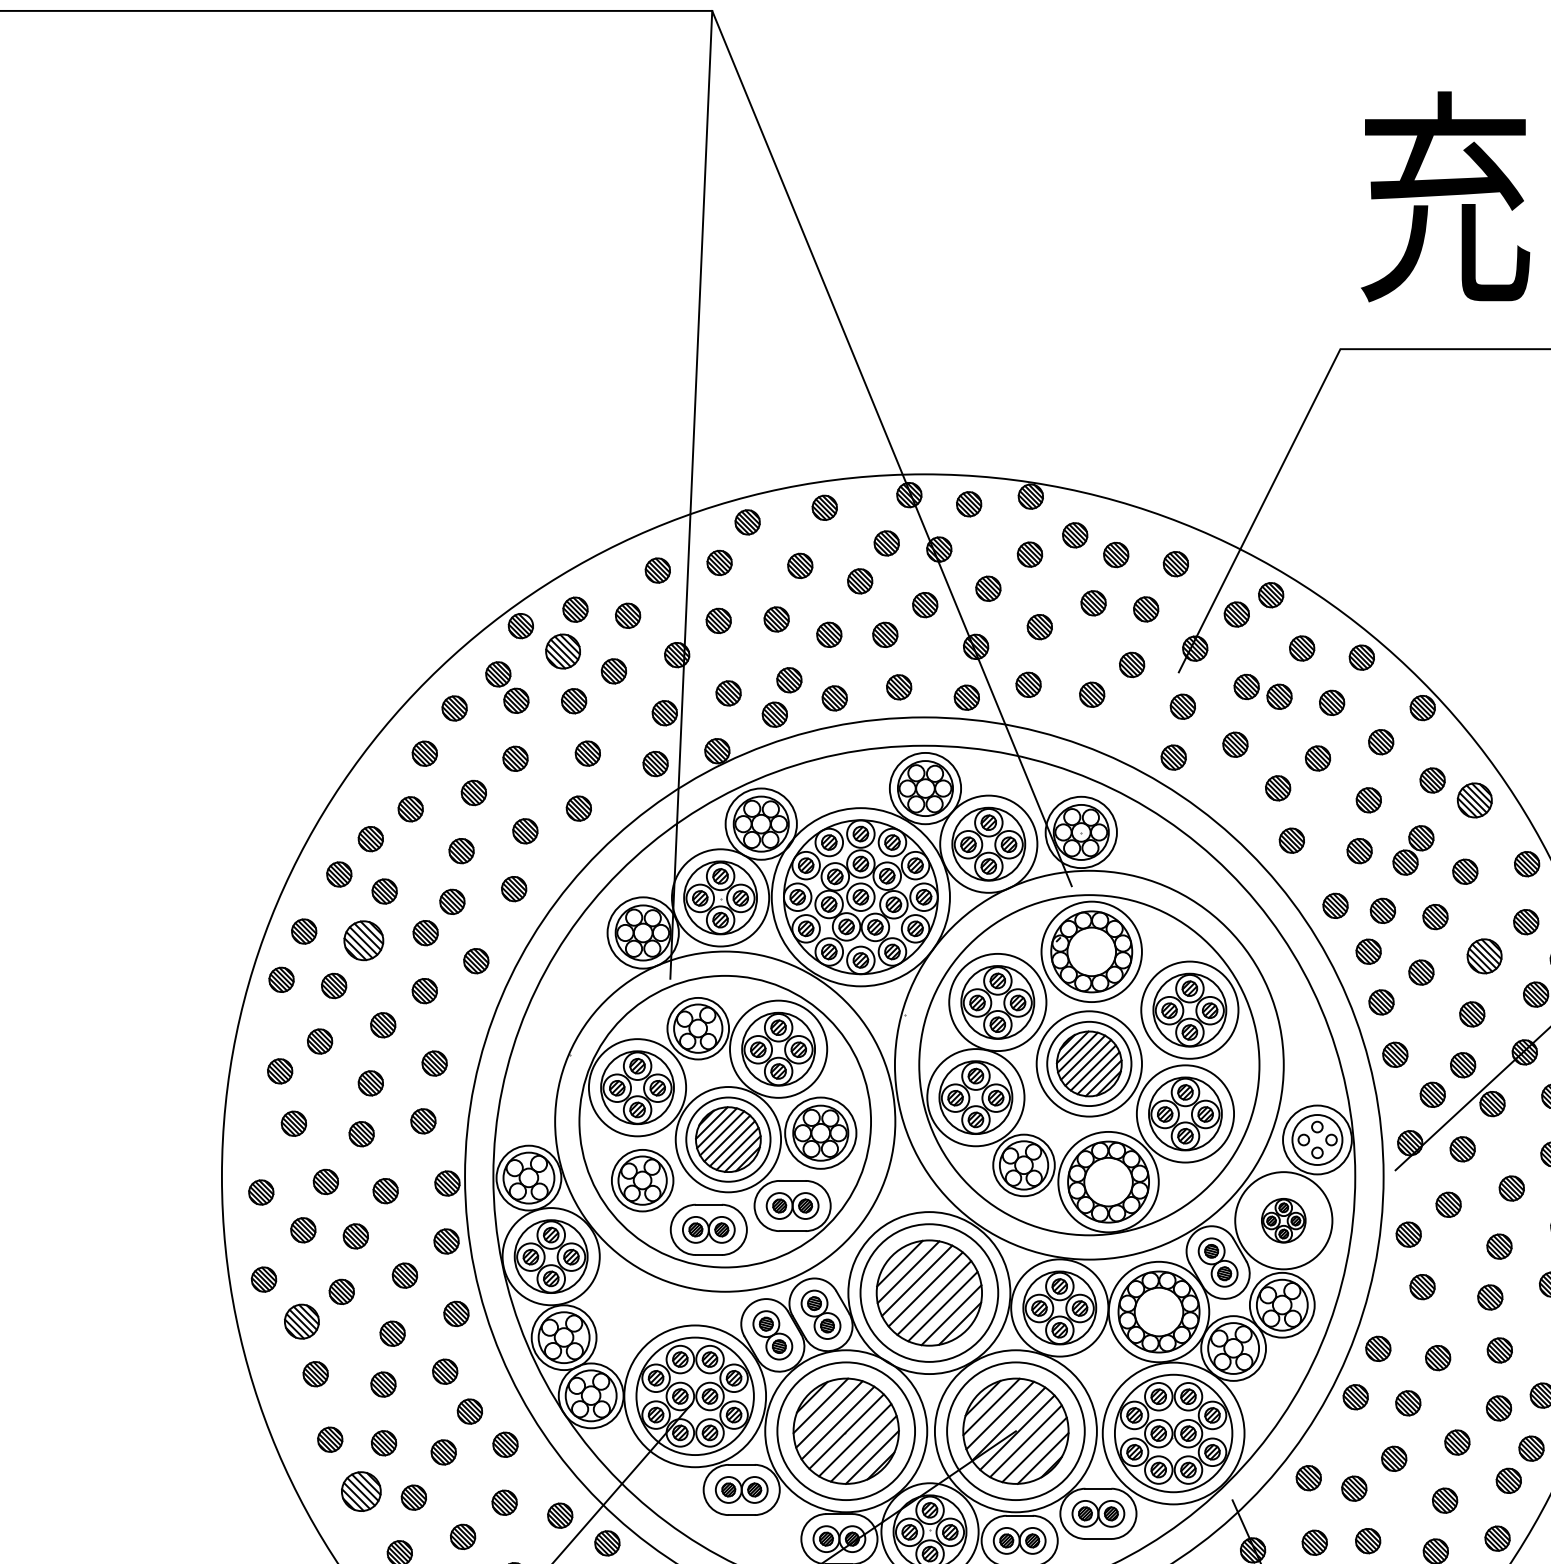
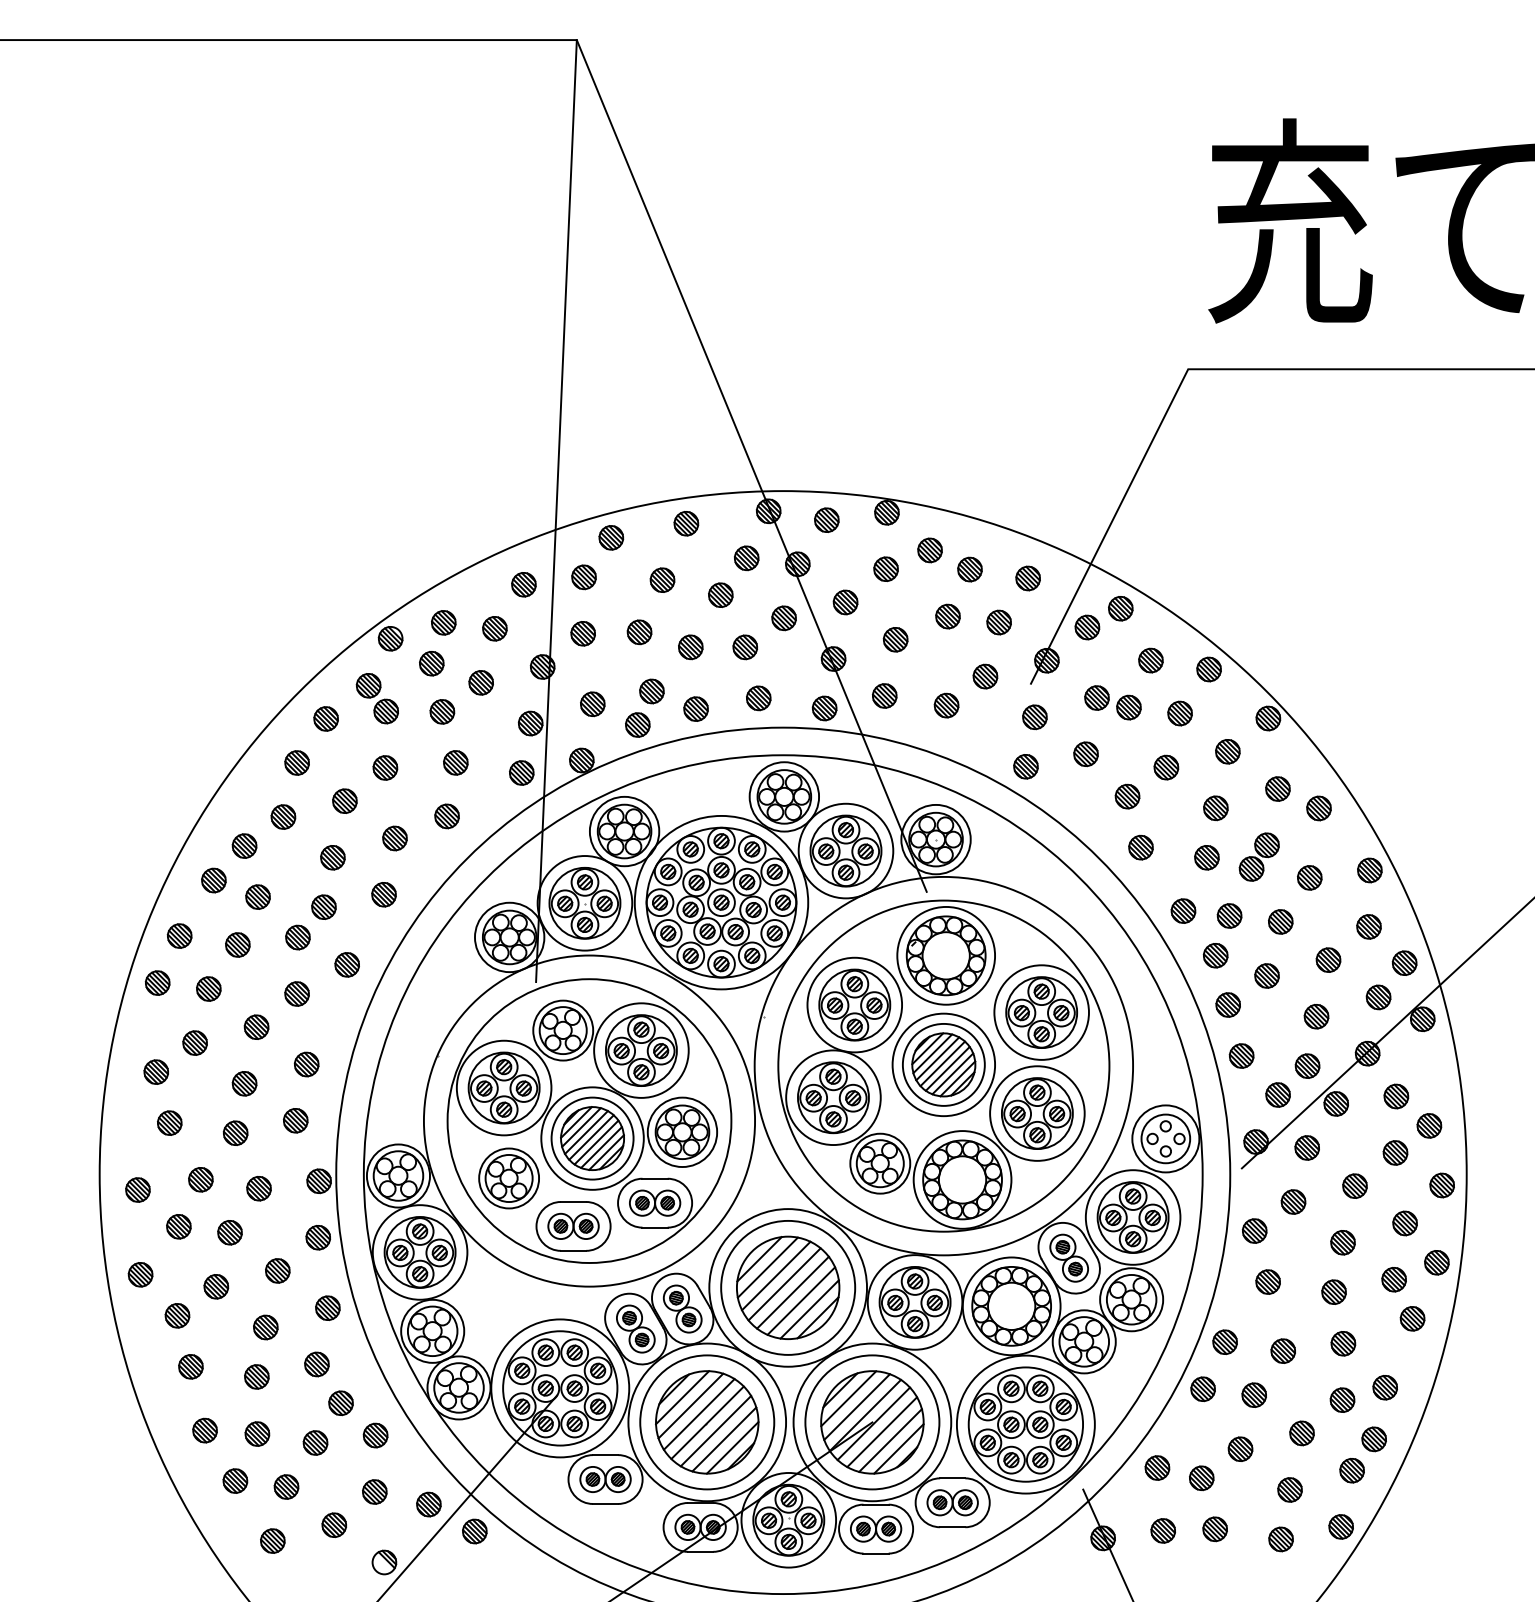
part: (562, 651) -> (431, 663), size x0.71
part: (1474, 800) -> (1318, 808), size x0.71
part: (363, 940) -> (237, 944), size x0.62
part: (1484, 955) -> (1328, 959), size x0.71
part: (1283, 1220) -> (1132, 1217), size x1.67
part: (301, 1321) -> (177, 1315), size x0.71
part: (361, 1490) -> (235, 1480), size x0.62

